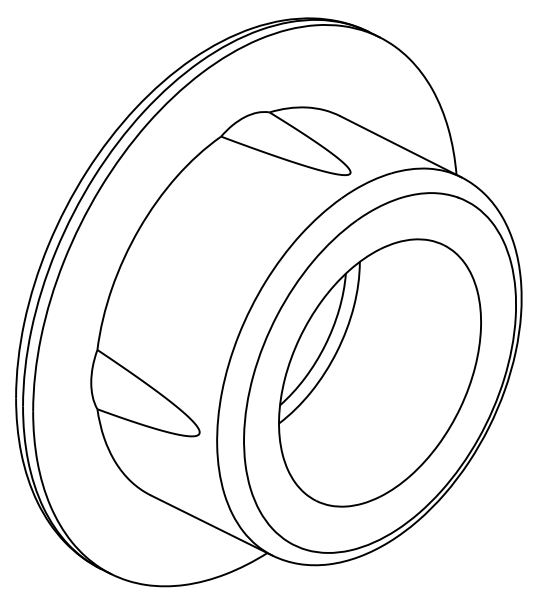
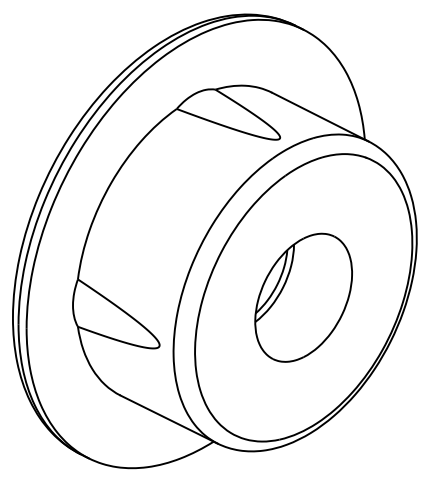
part: (379, 372) -> (303, 297), size x0.6

